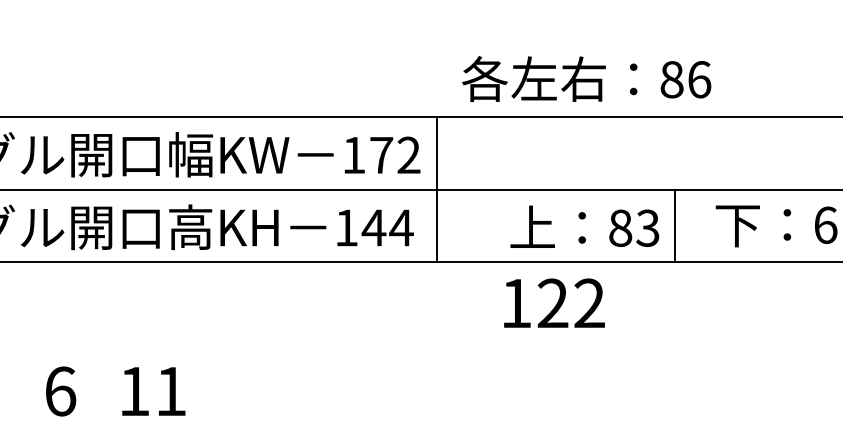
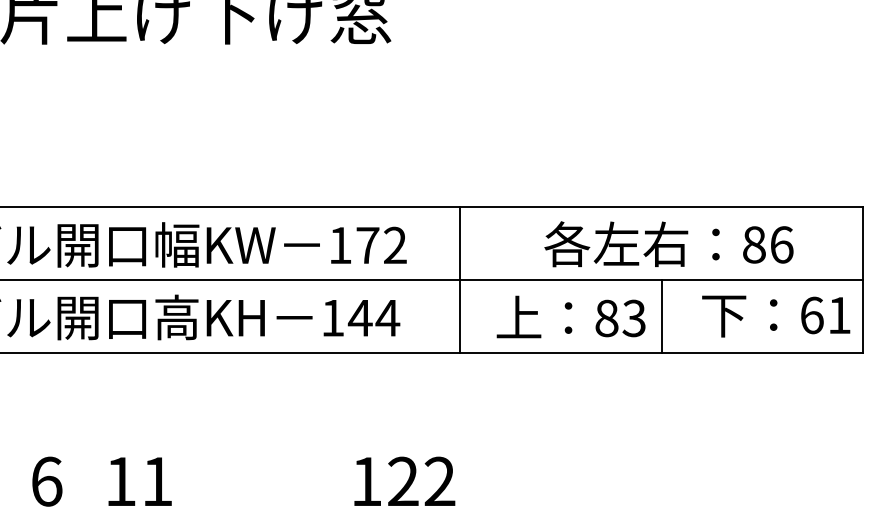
text: (586, 79) -> (668, 244), moved
line: (436, 189) -> (459, 279), moved
text: (554, 302) -> (404, 480), moved

